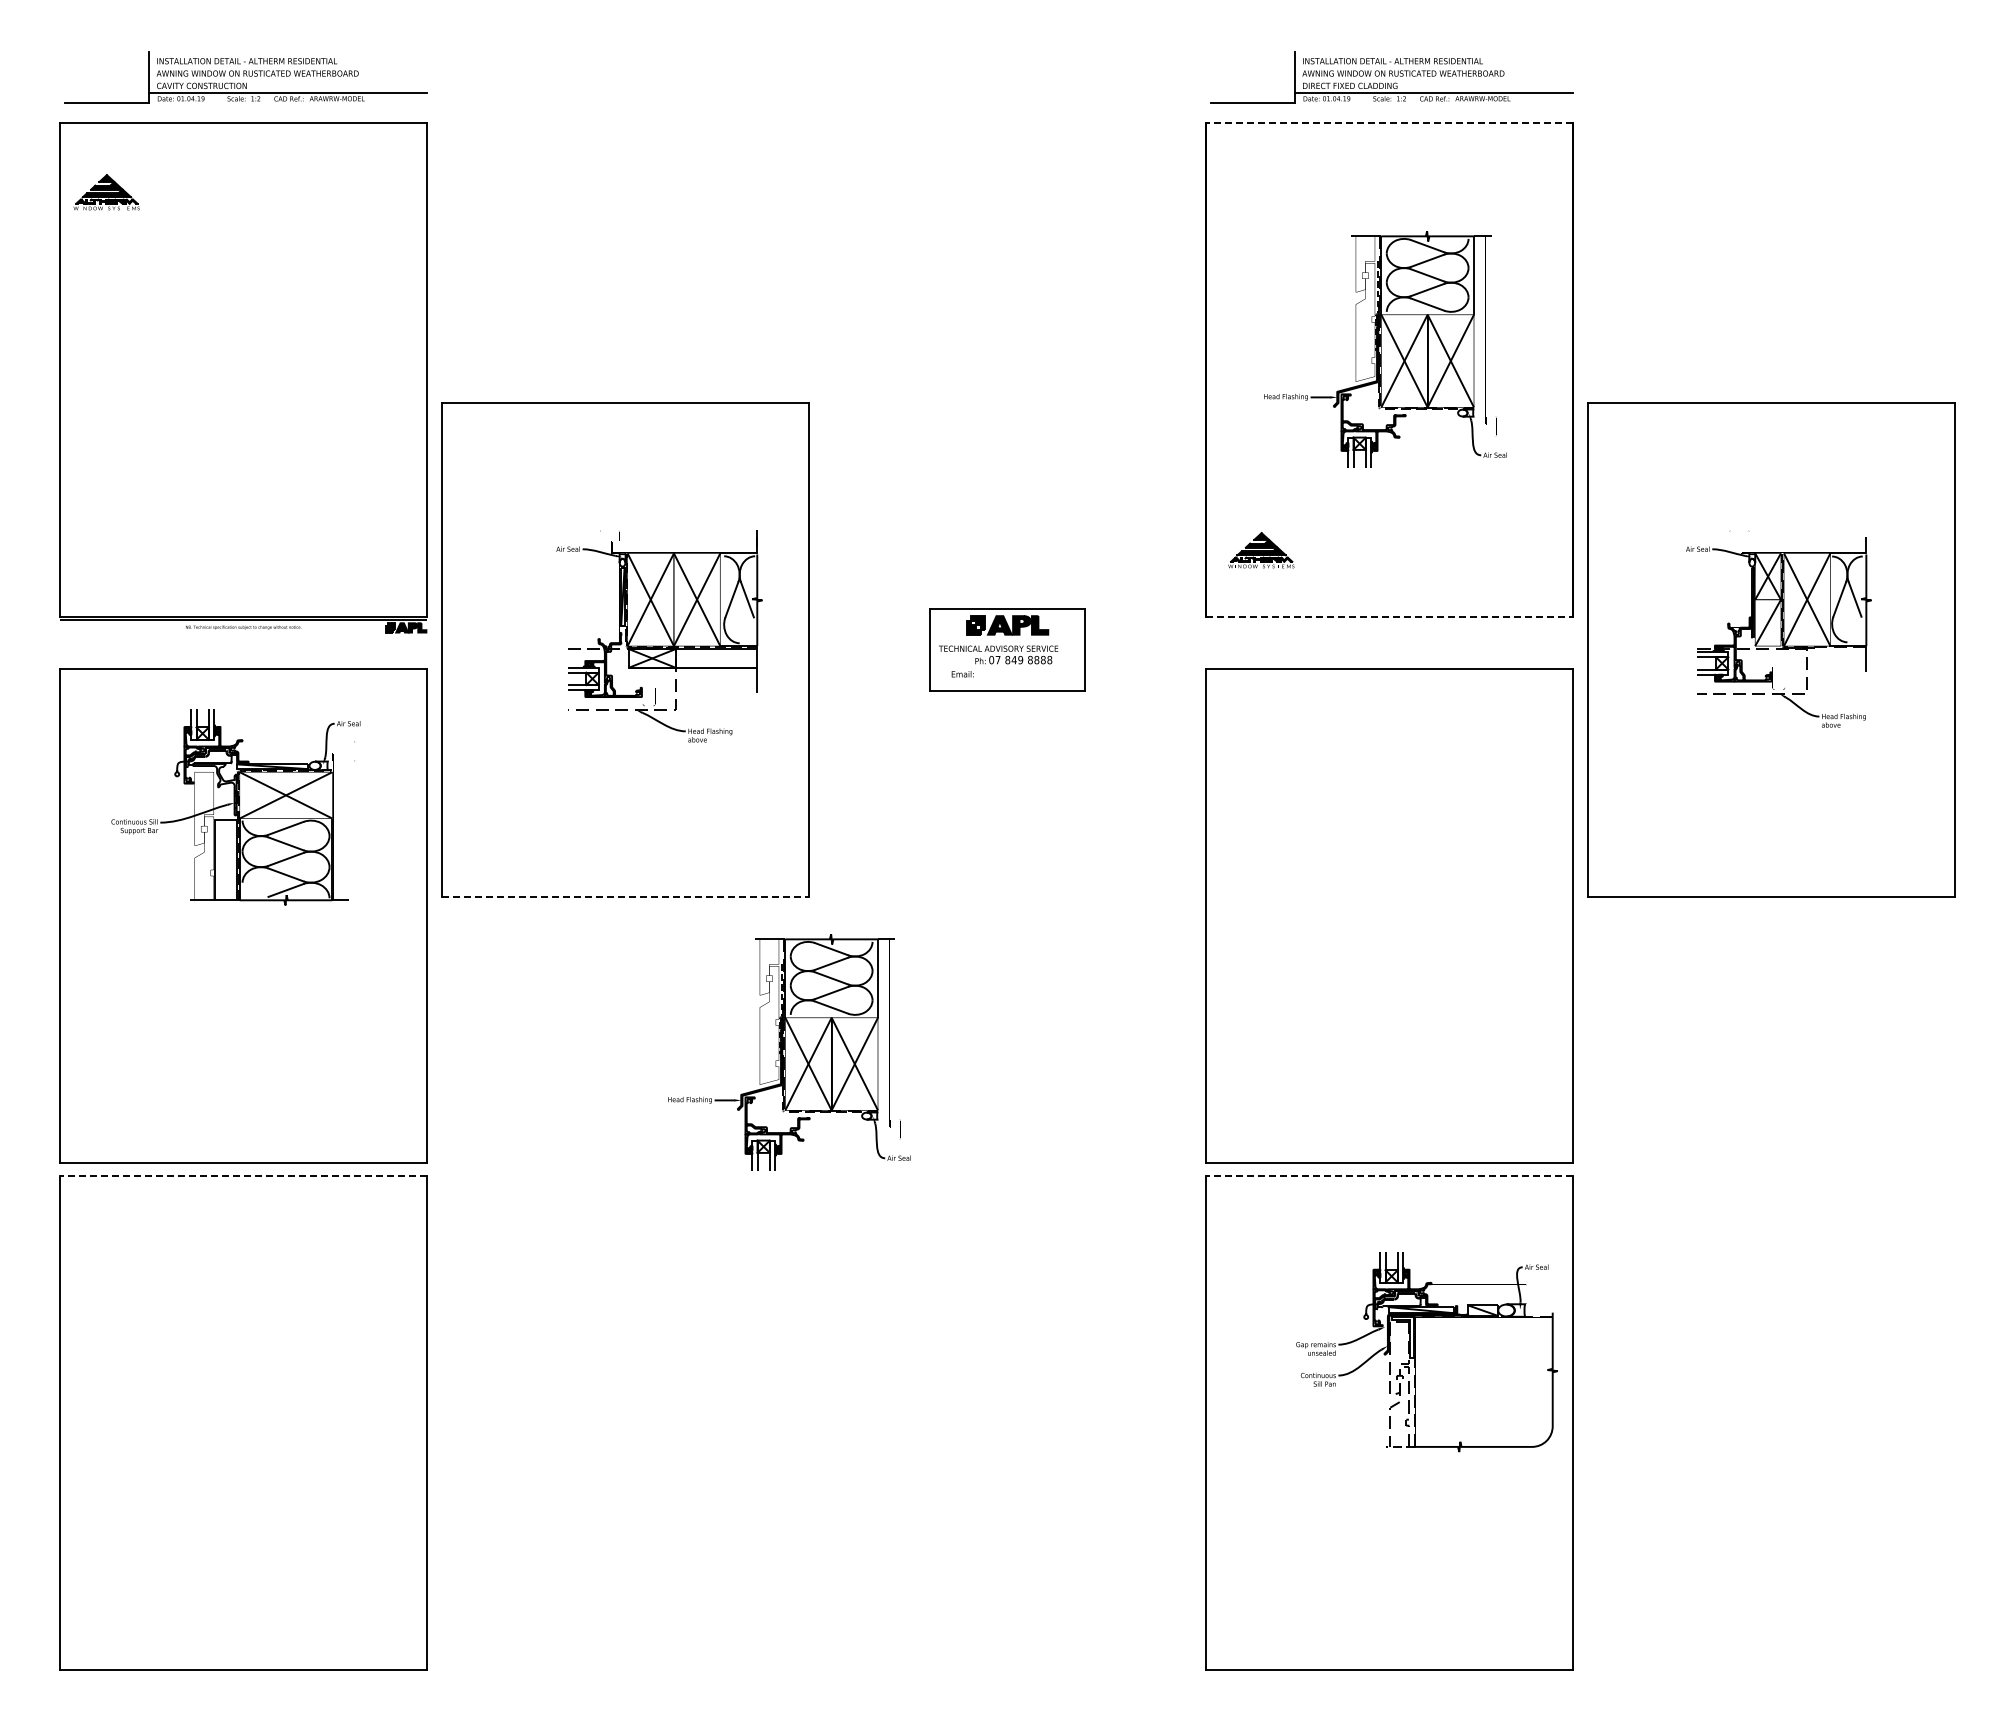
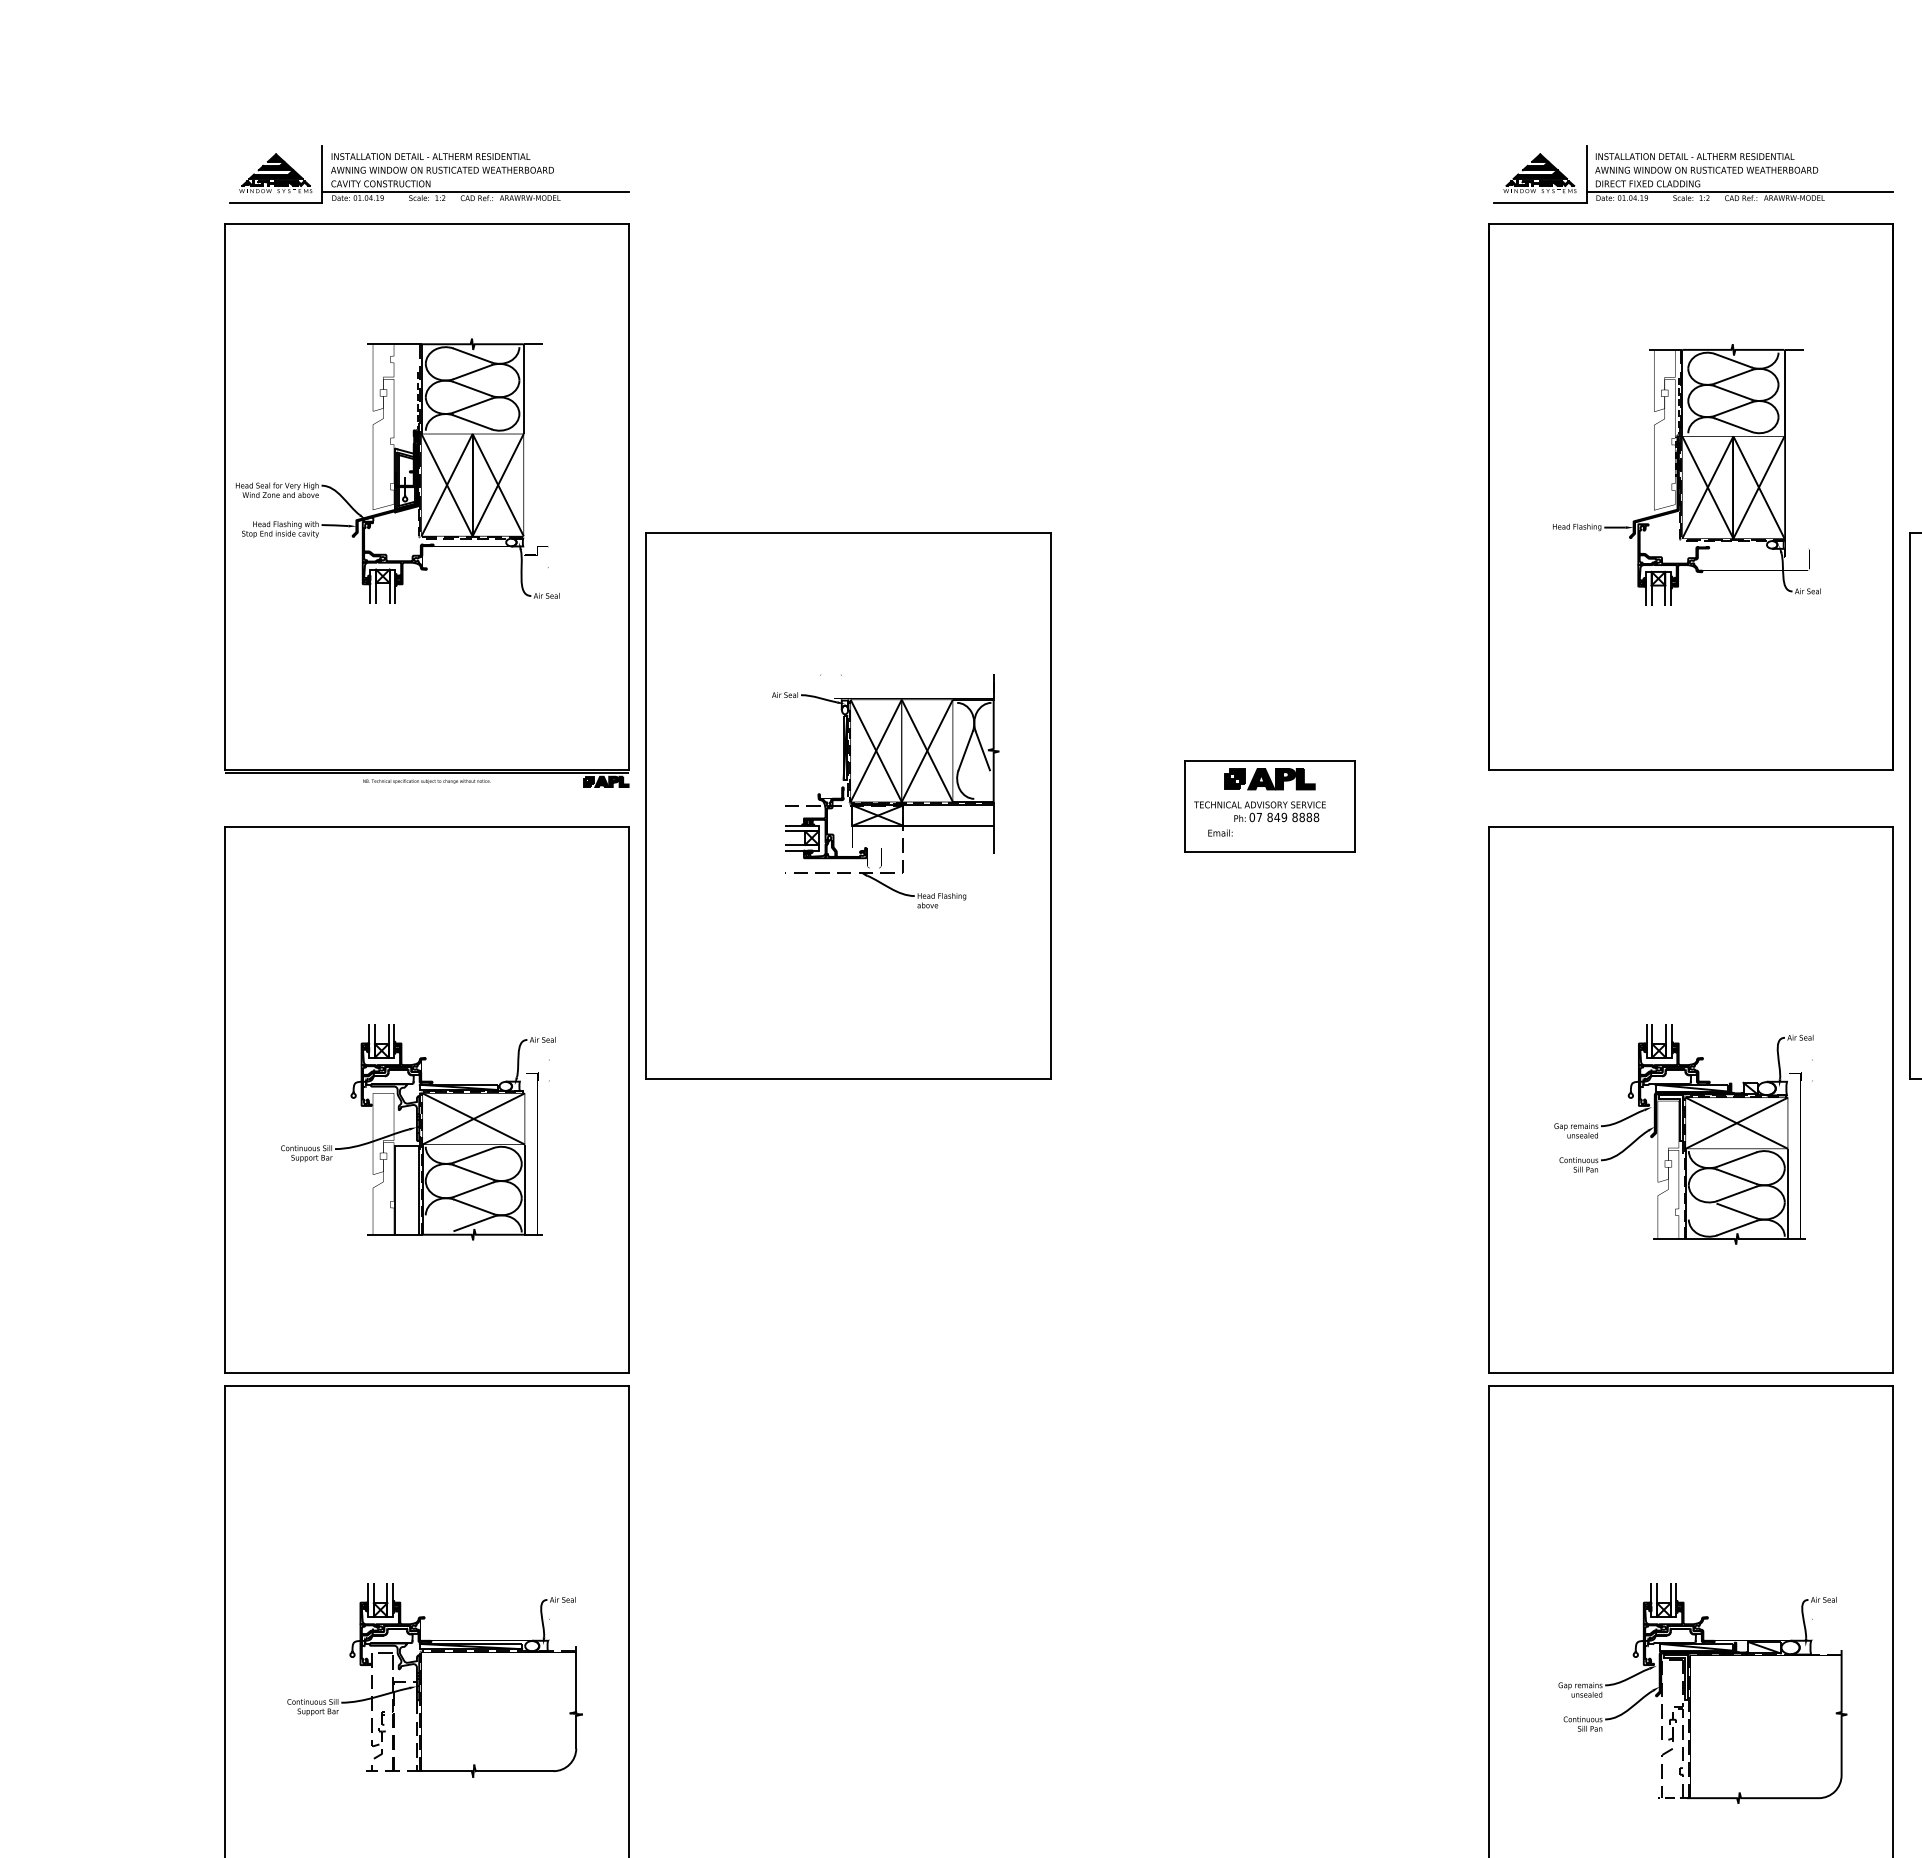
line: (1388, 122) -> (1690, 224), dashed -> solid
part: (106, 192) -> (275, 173), moved
part: (216, 345) -> (397, 470), added
part: (1261, 550) -> (1540, 173), moved
line: (1389, 617) -> (1691, 770), dashed -> solid
part: (235, 807) -> (417, 1132), moved
line: (626, 897) -> (849, 1079), dashed -> solid
part: (1382, 947) -> (1683, 1134), added
part: (789, 1052) -> (1029, 1250), removed
line: (243, 1175) -> (426, 1386), dashed -> solid
line: (1388, 1175) -> (1690, 1386), dashed -> solid
part: (1426, 1352) -> (1702, 1693), moved
part: (238, 1442) -> (421, 1680), added

